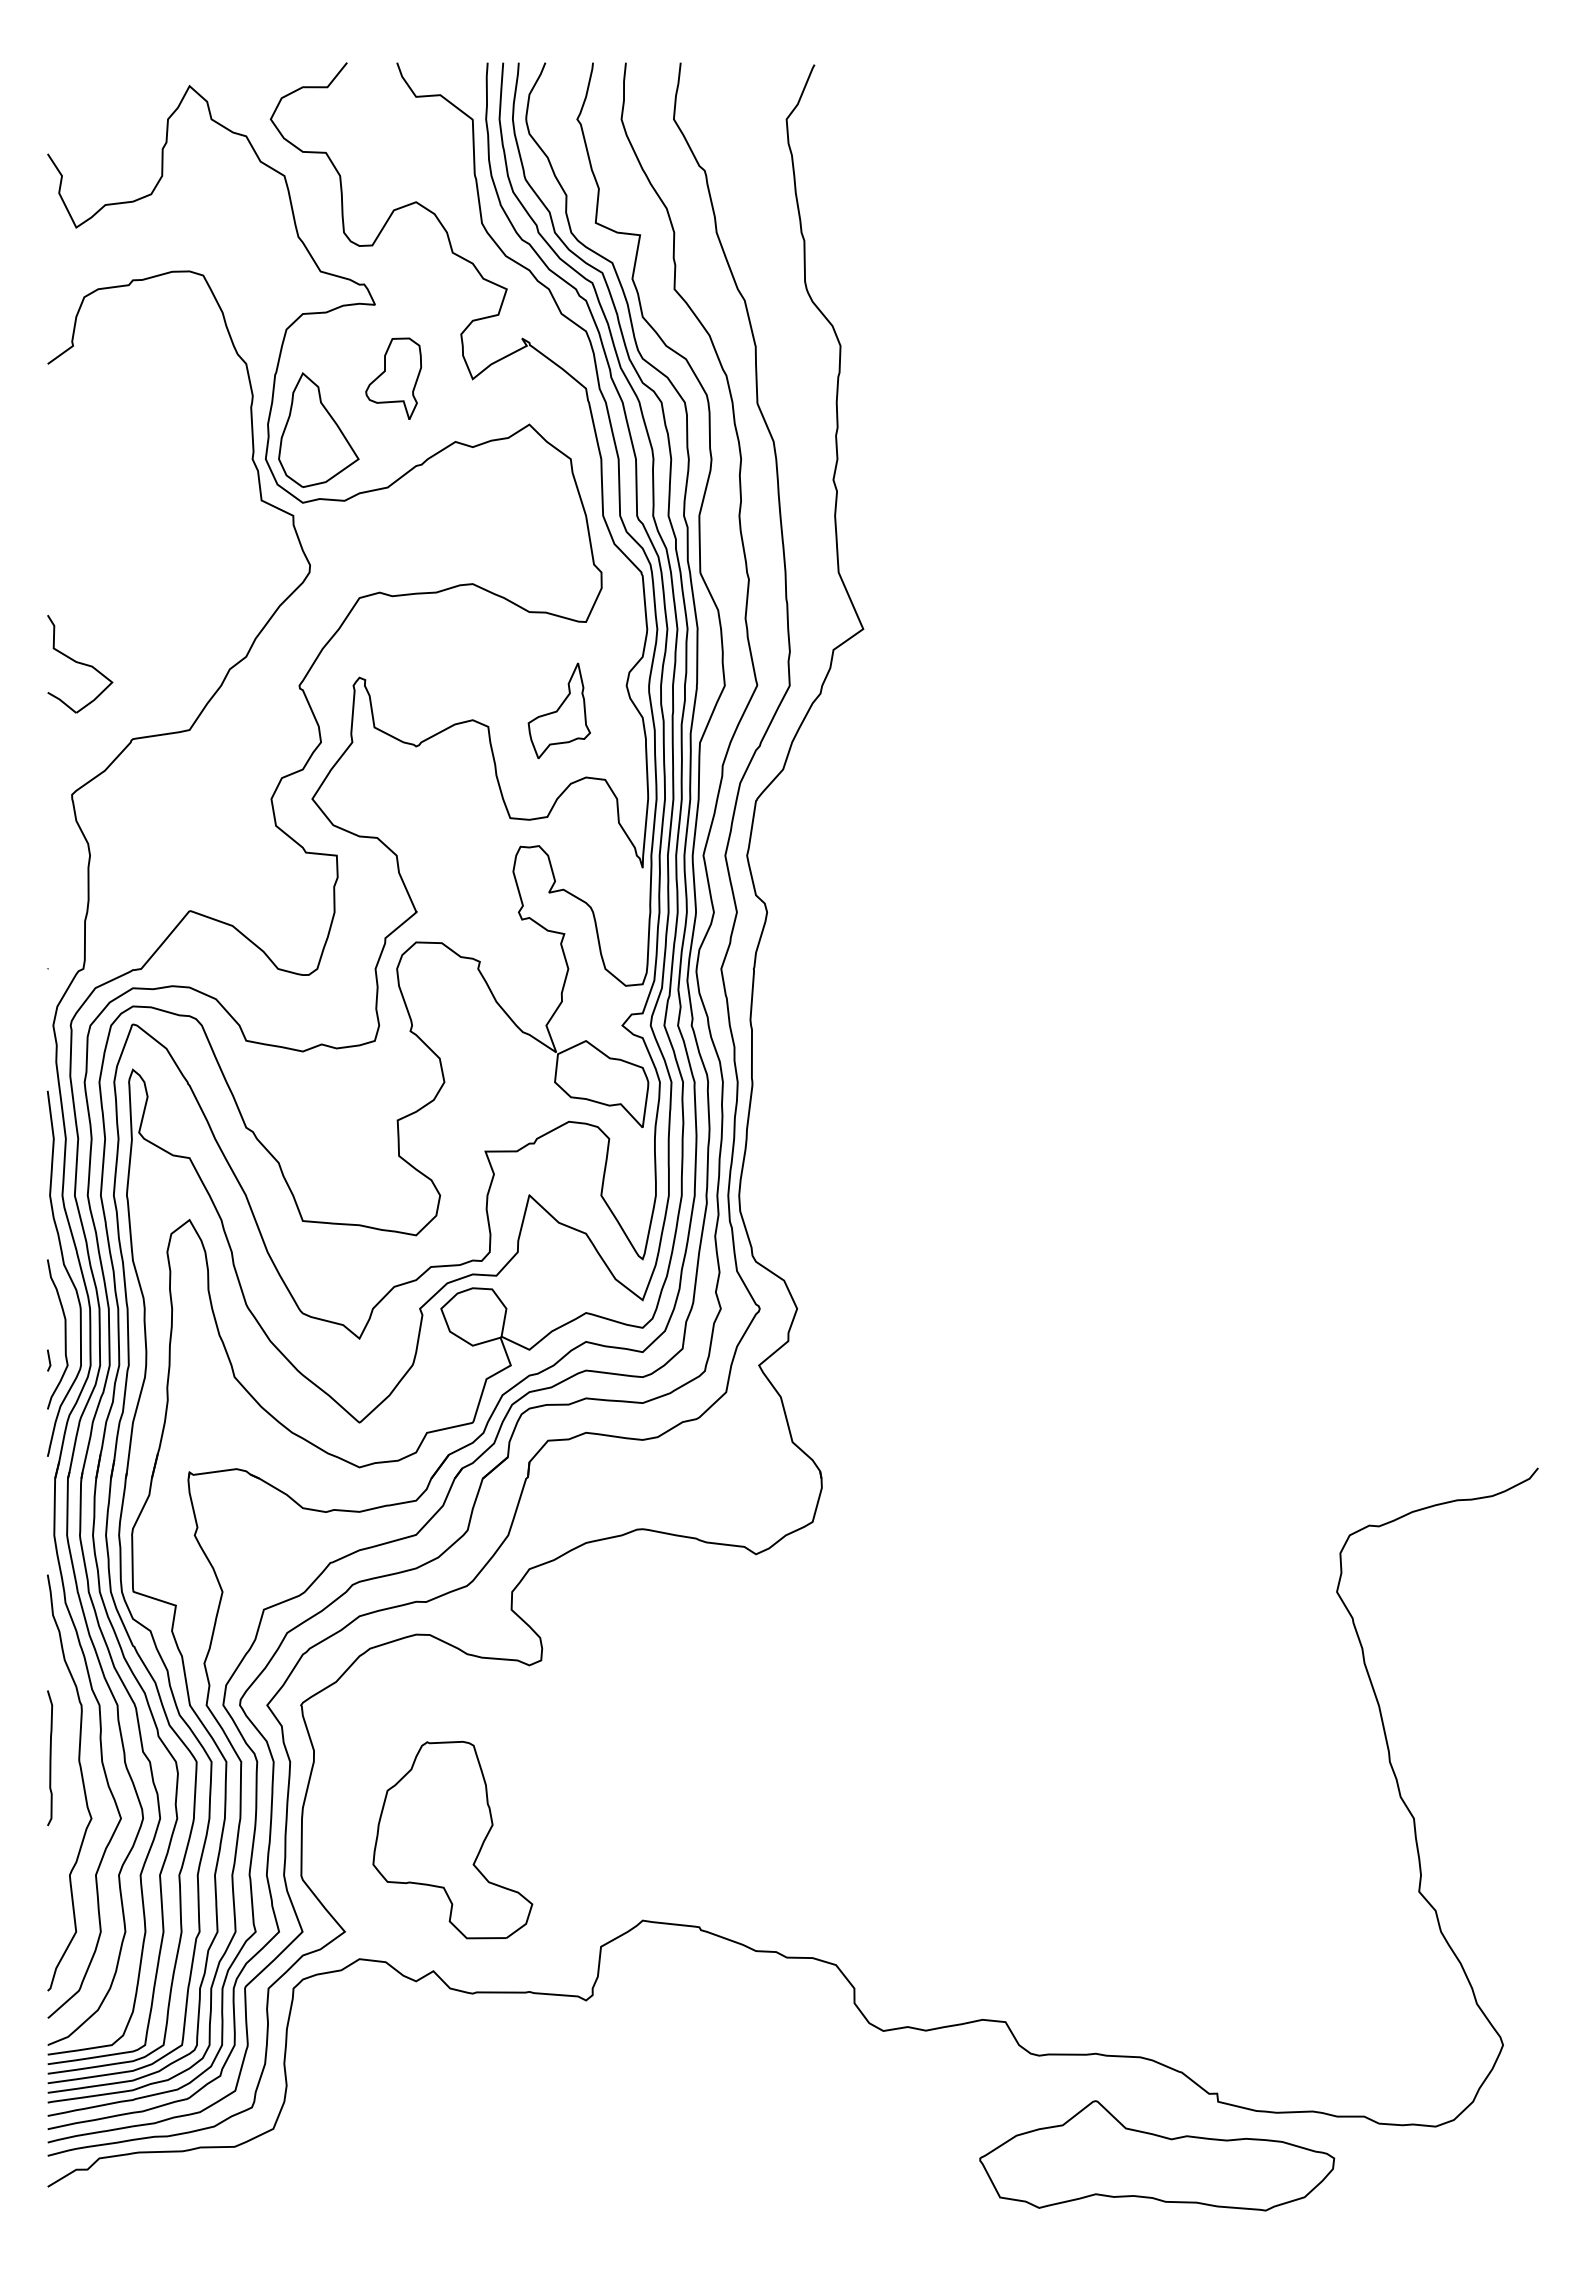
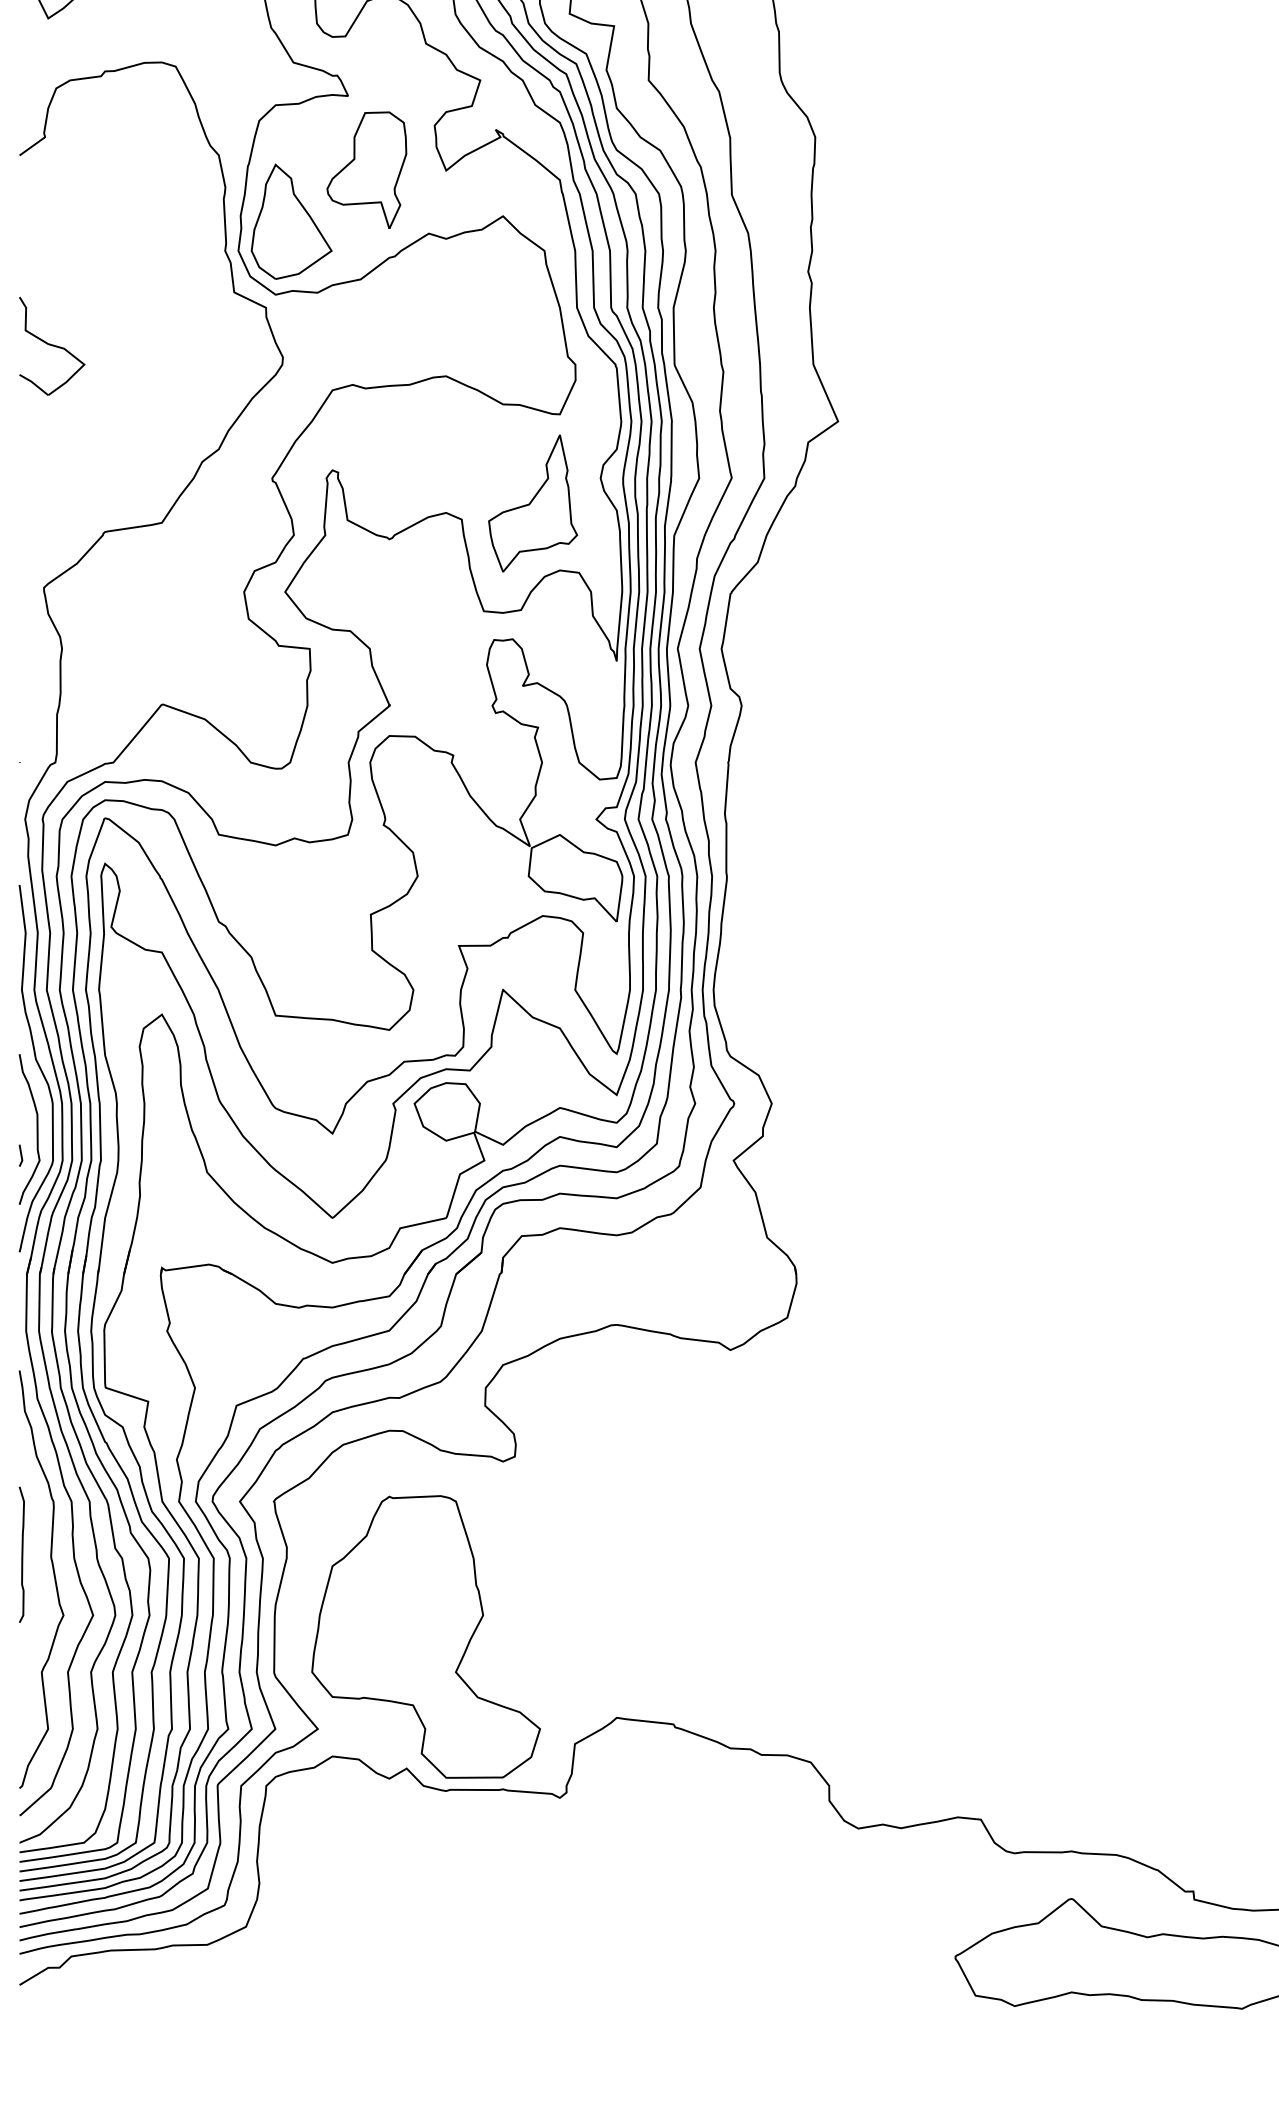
part: (393, 378) -> (366, 169), size x1.43
part: (80, 664) -> (52, 346), moved
part: (559, 710) -> (533, 503), size x1.43
part: (452, 1839) -> (425, 1636), size x1.43

